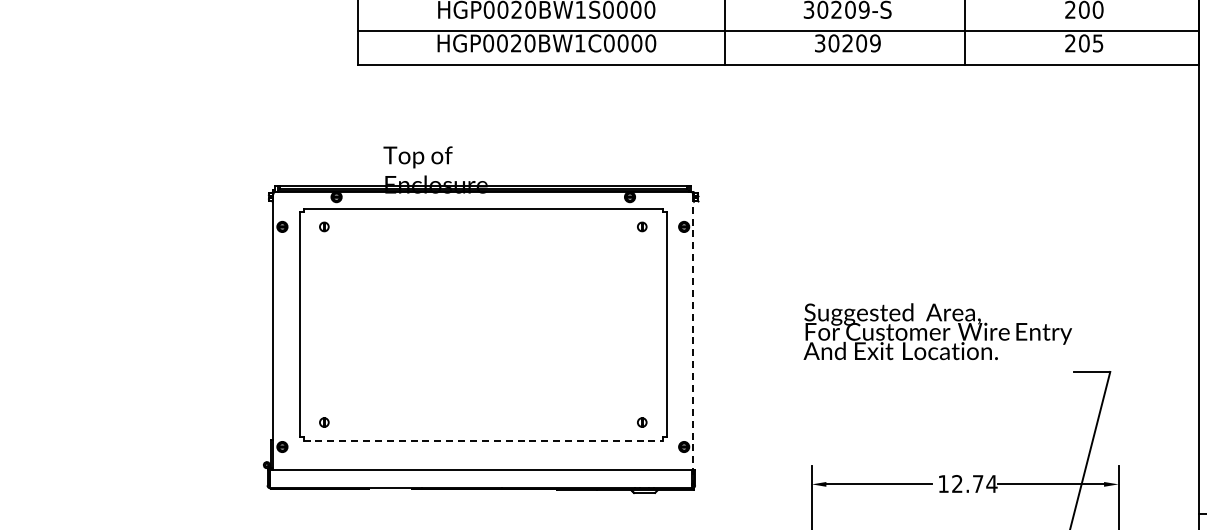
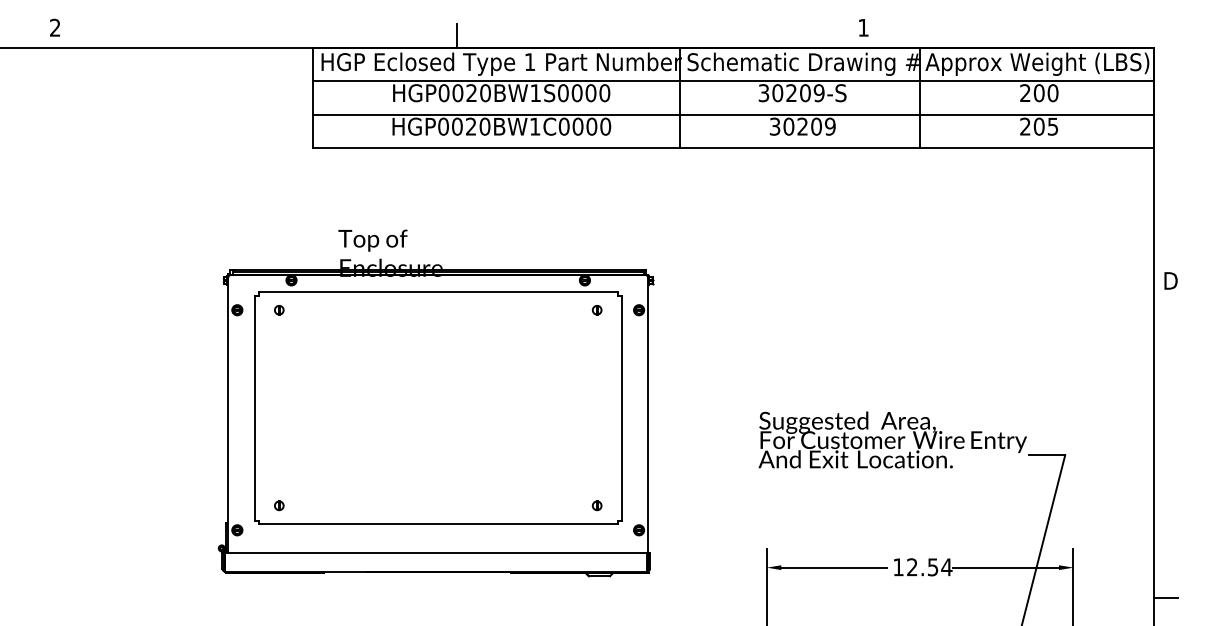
text: (937, 331) -> (892, 439), moved
line: (693, 339) -> (648, 422), dashed -> solid
line: (483, 441) -> (438, 524), dashed -> solid
text: (978, 484) -> (933, 567), 12.74 -> 12.54

